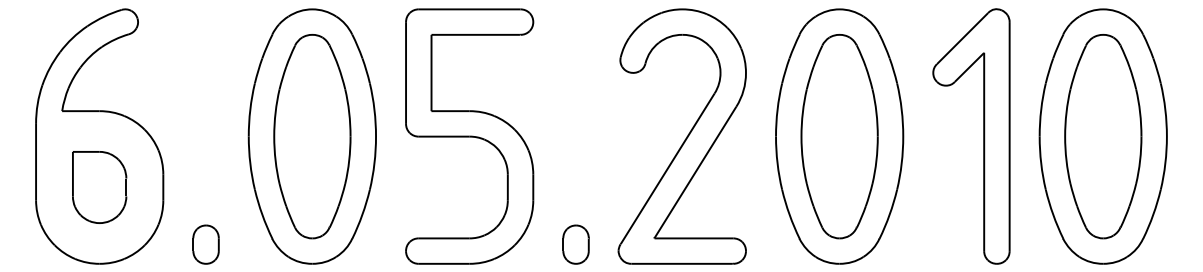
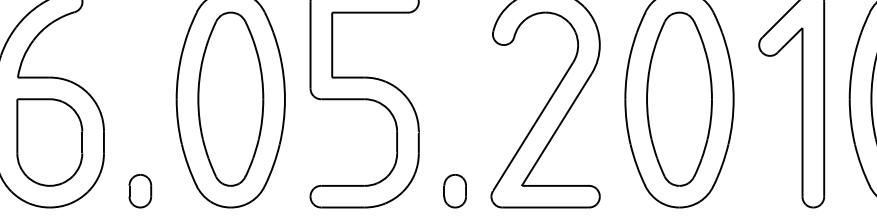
part: (99, 187) -> (49, 142), size x1.43

